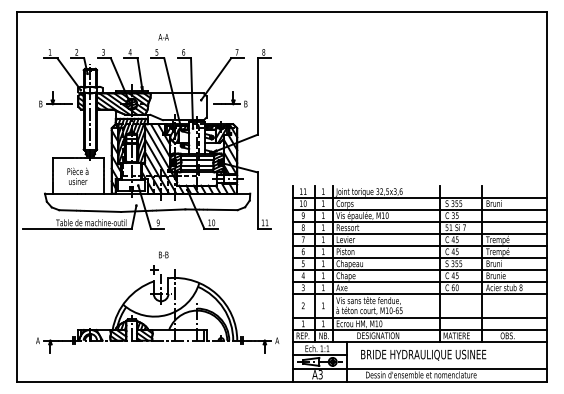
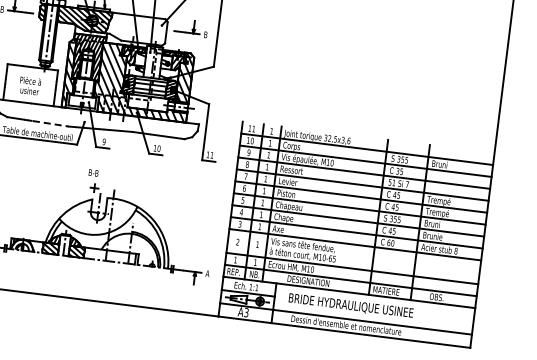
line: (103, 211) -> (51, 123), solid -> dashed
text: (163, 254) -> (93, 172), moved

